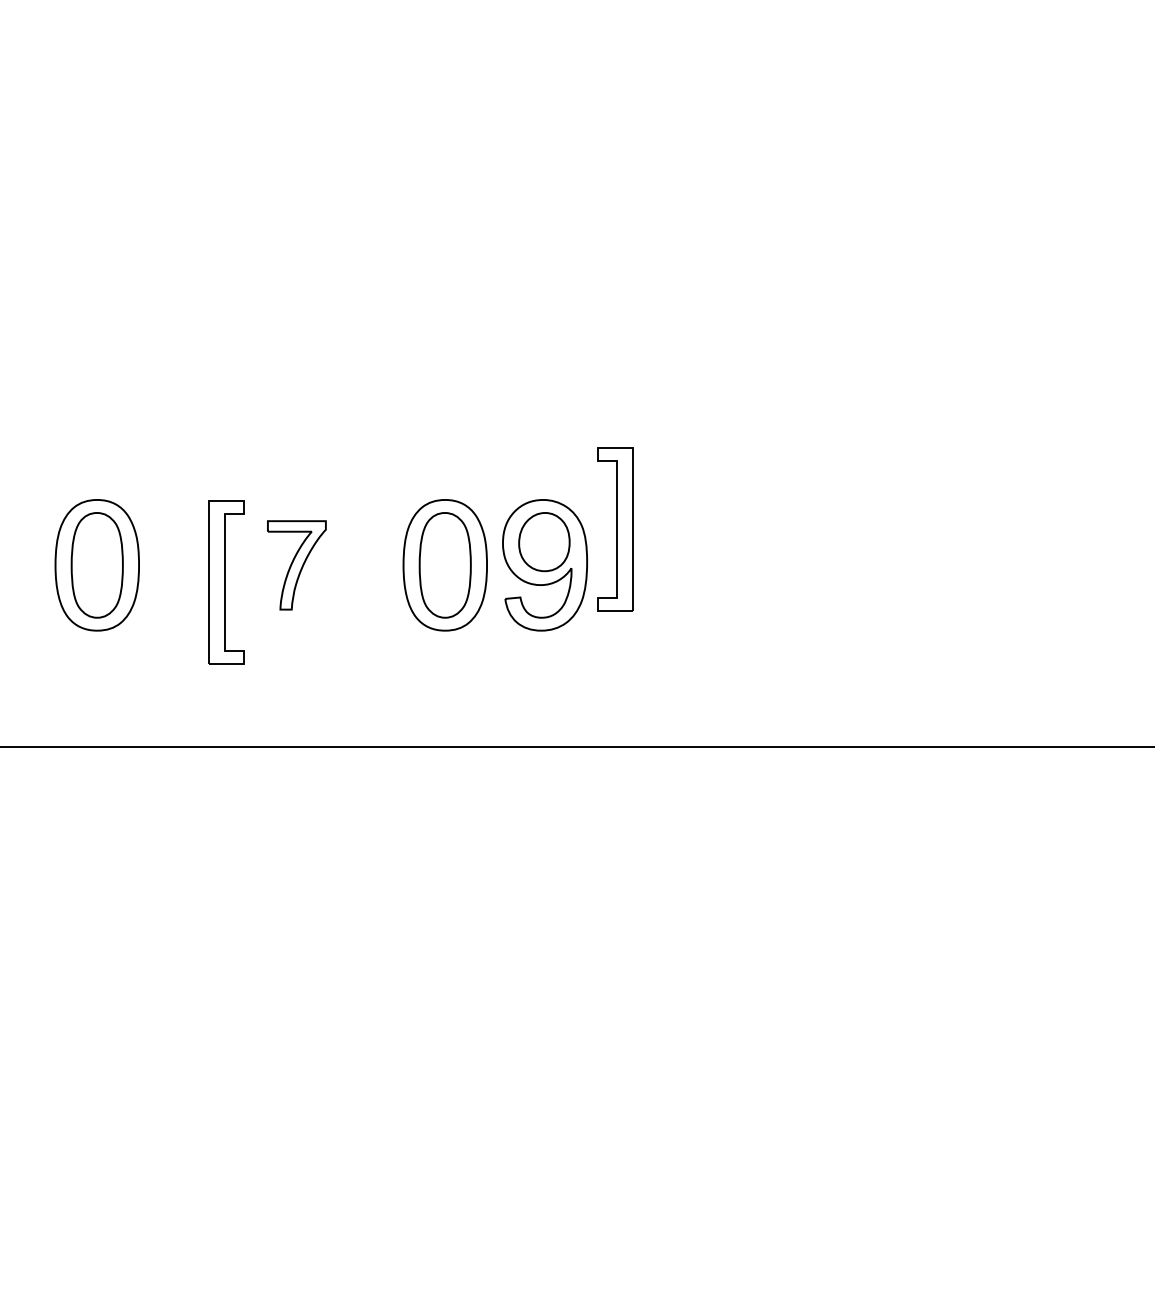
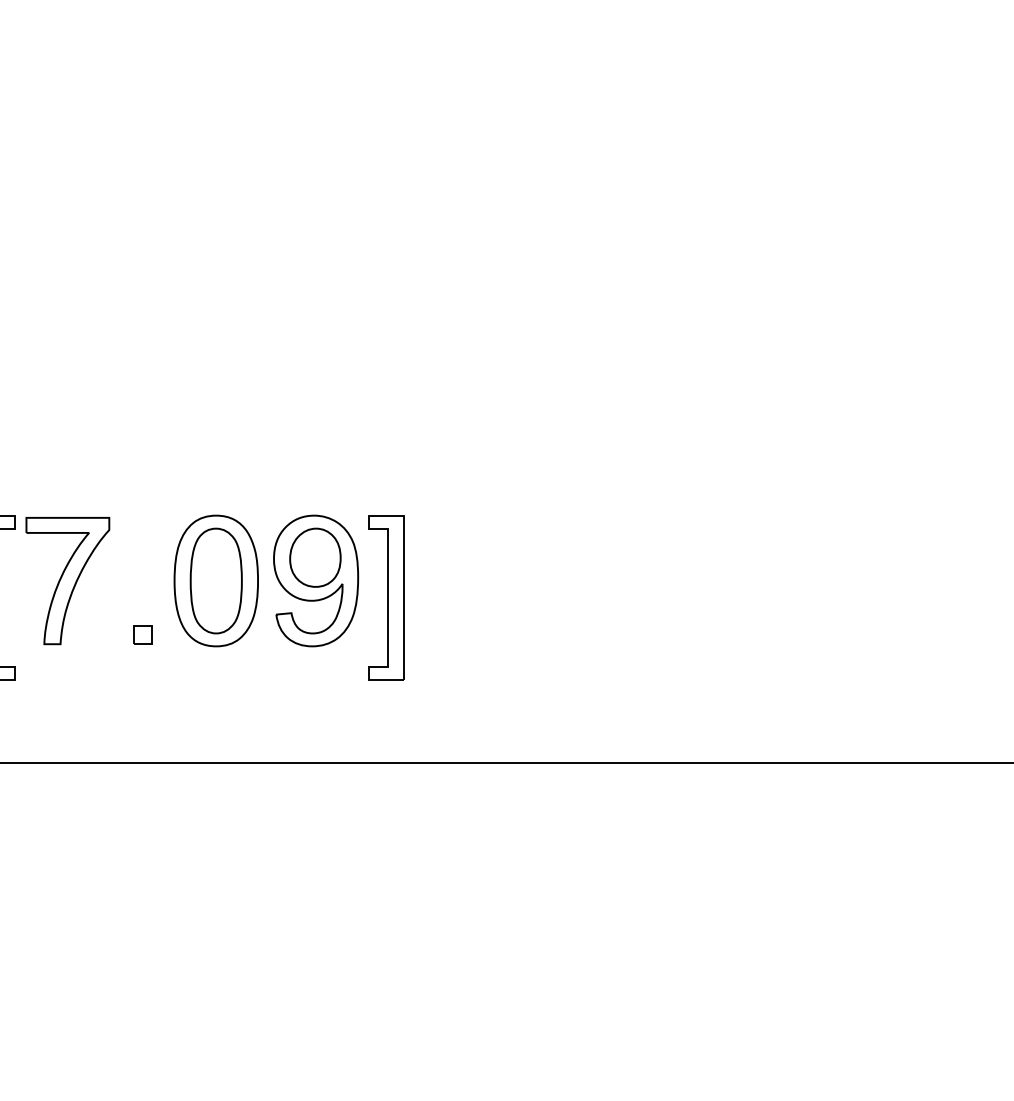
part: (615, 529) -> (386, 598), moved
part: (296, 565) -> (67, 581), size x1.43
part: (371, 619) -> (142, 635), added

